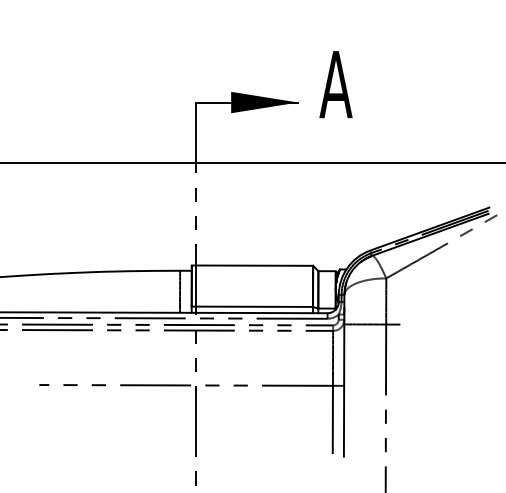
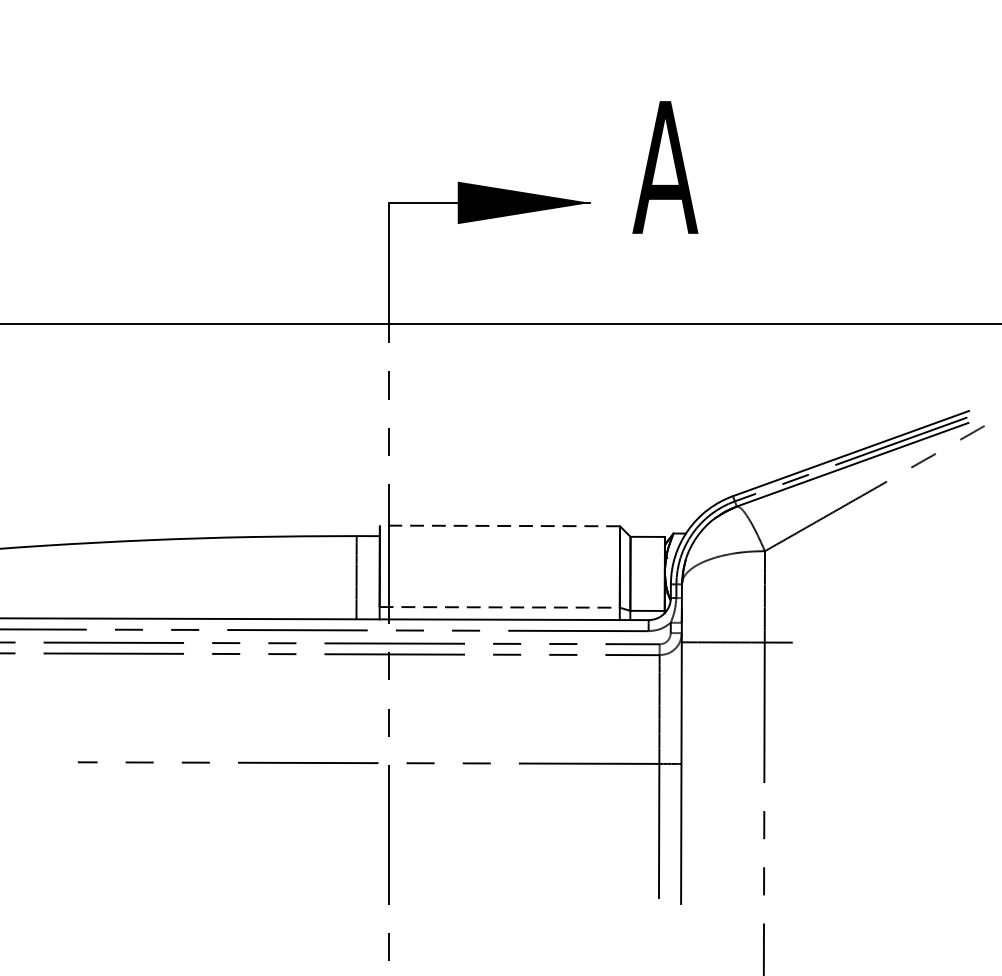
line: (252, 265) -> (500, 525), solid -> dashed
line: (252, 306) -> (500, 606), solid -> dashed

